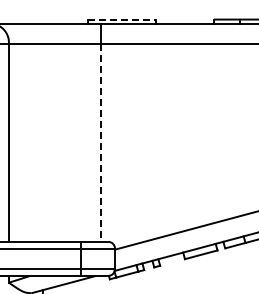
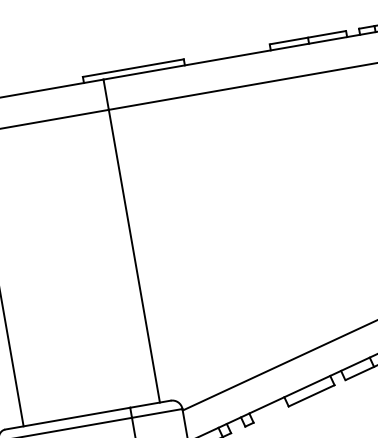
line: (122, 19) -> (134, 67), dashed -> solid
line: (101, 142) -> (134, 255), dashed -> solid

